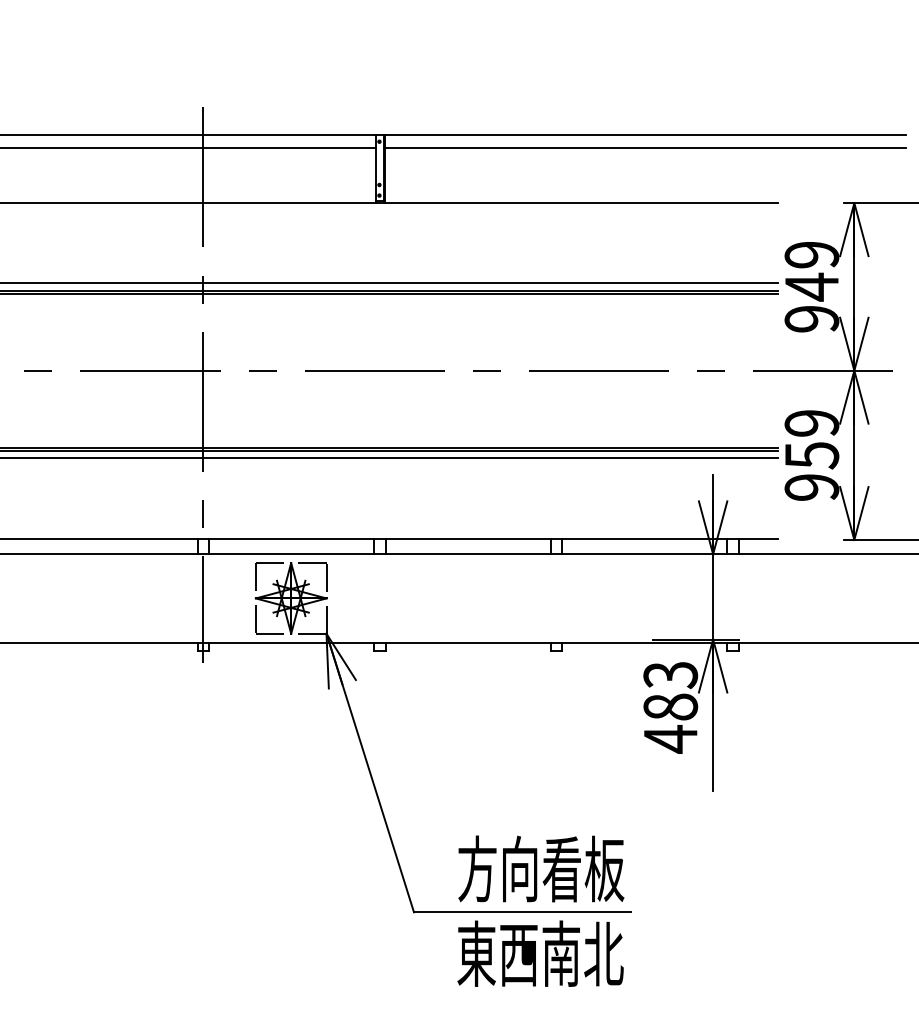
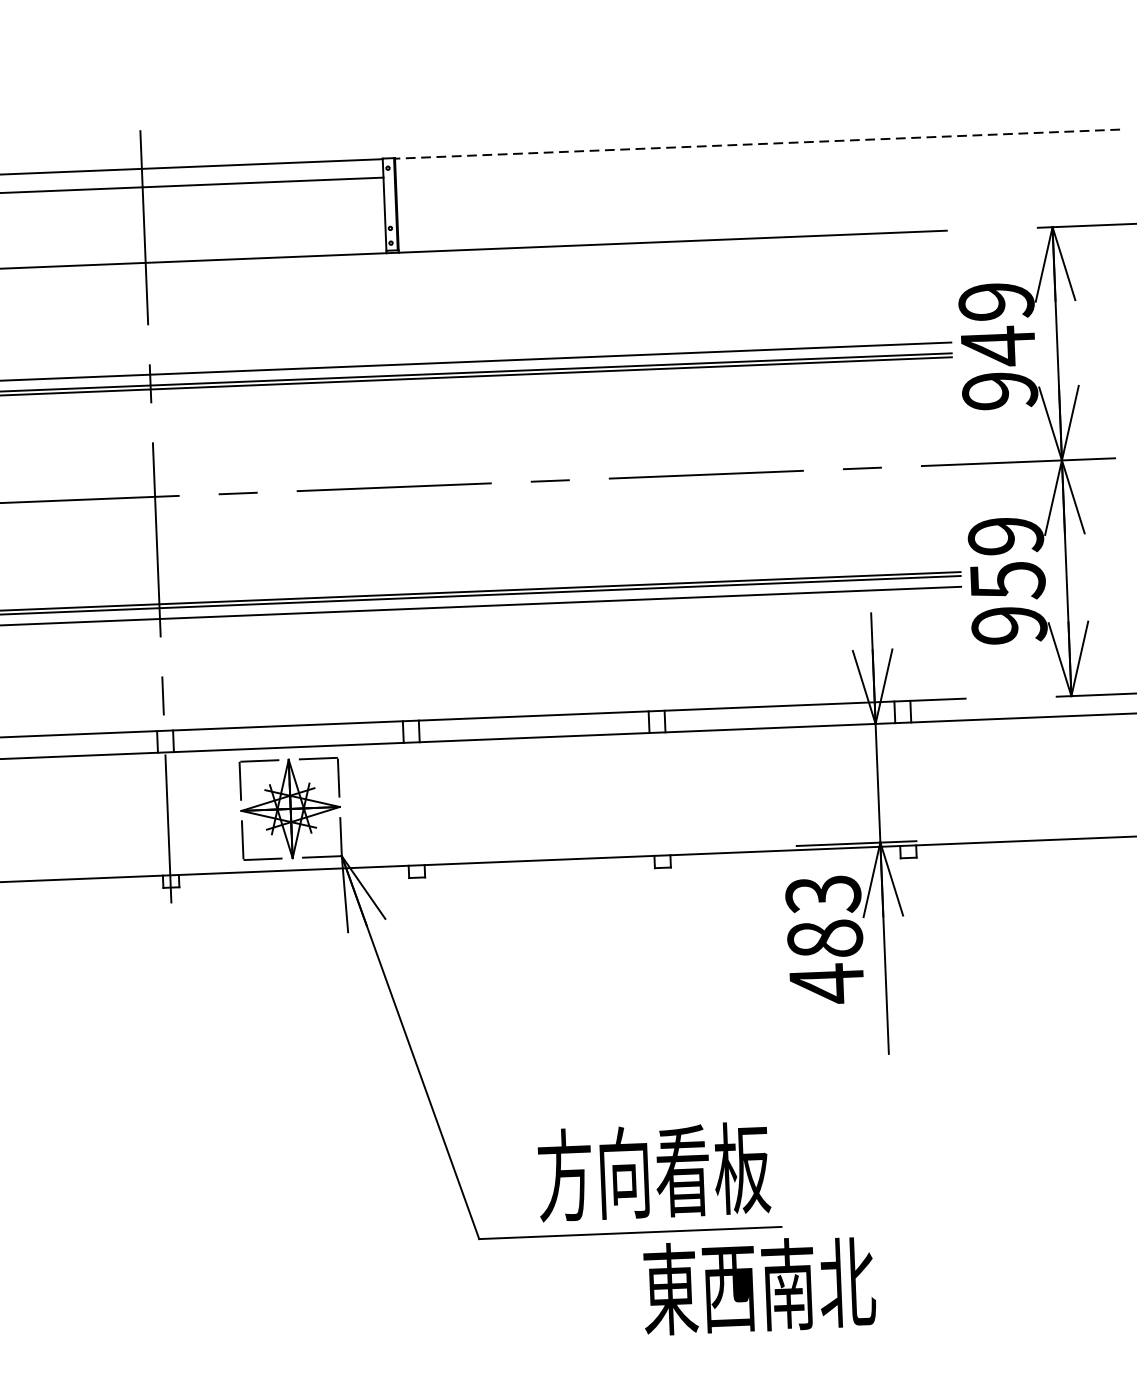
line: (644, 135) -> (756, 144), solid -> dashed
line: (644, 148) -> (757, 162), removed
text: (540, 953) -> (759, 1285), moved

